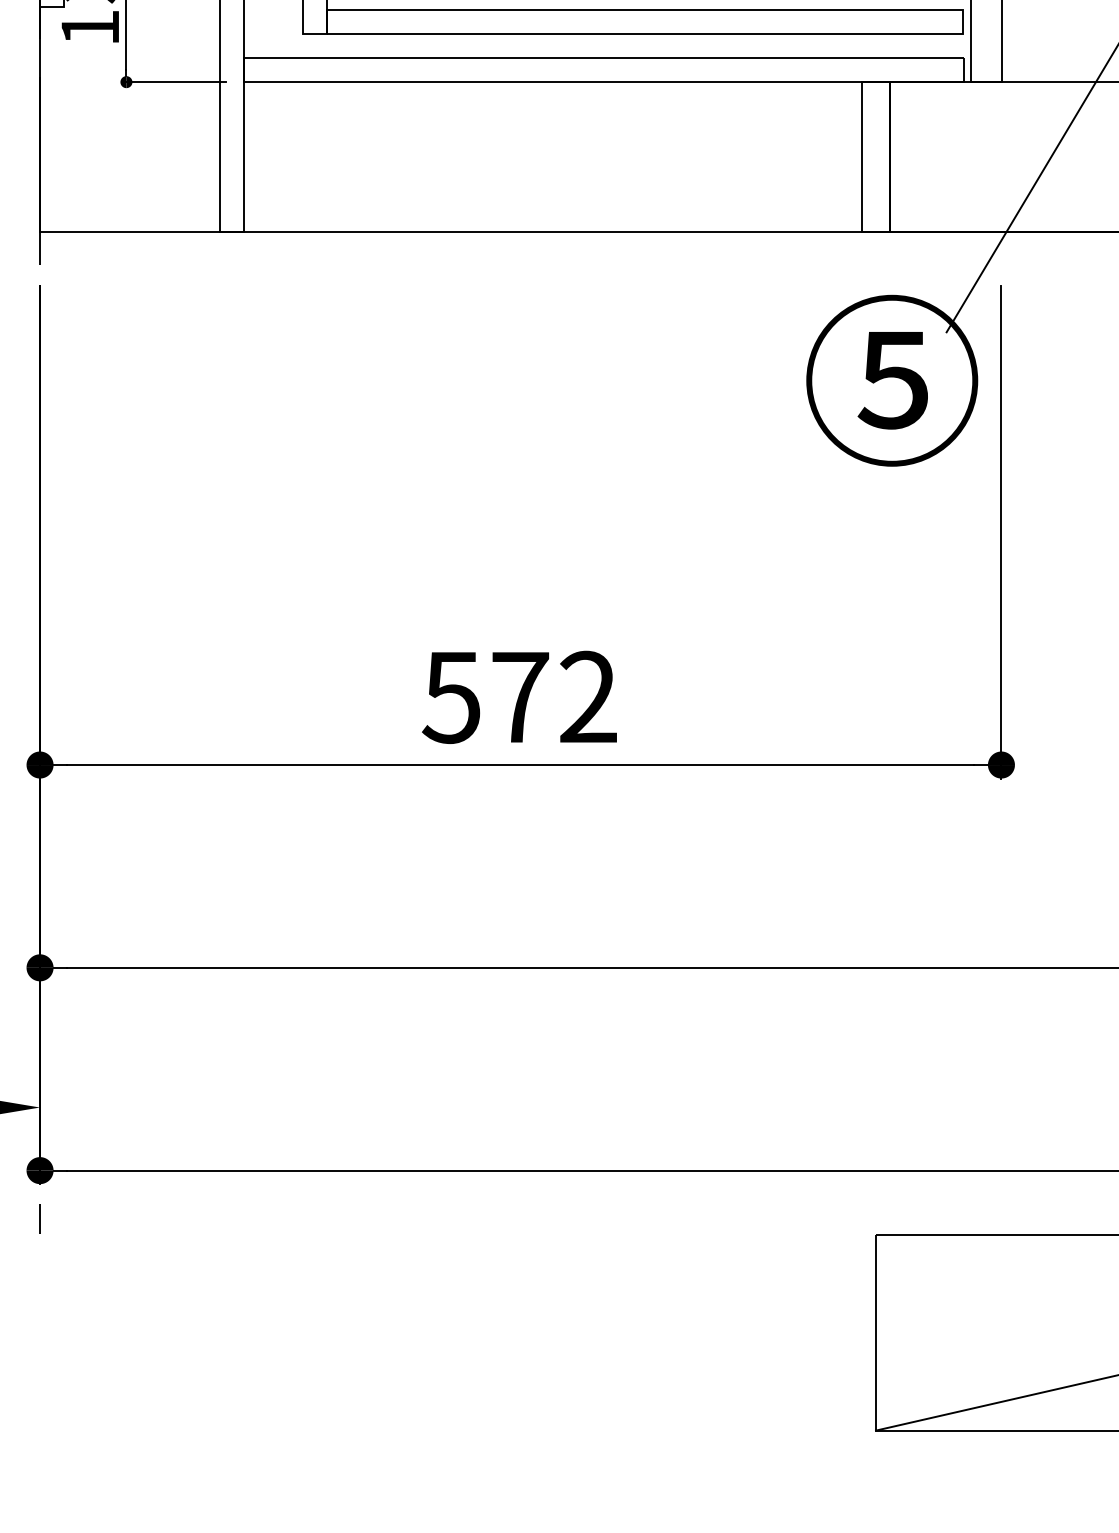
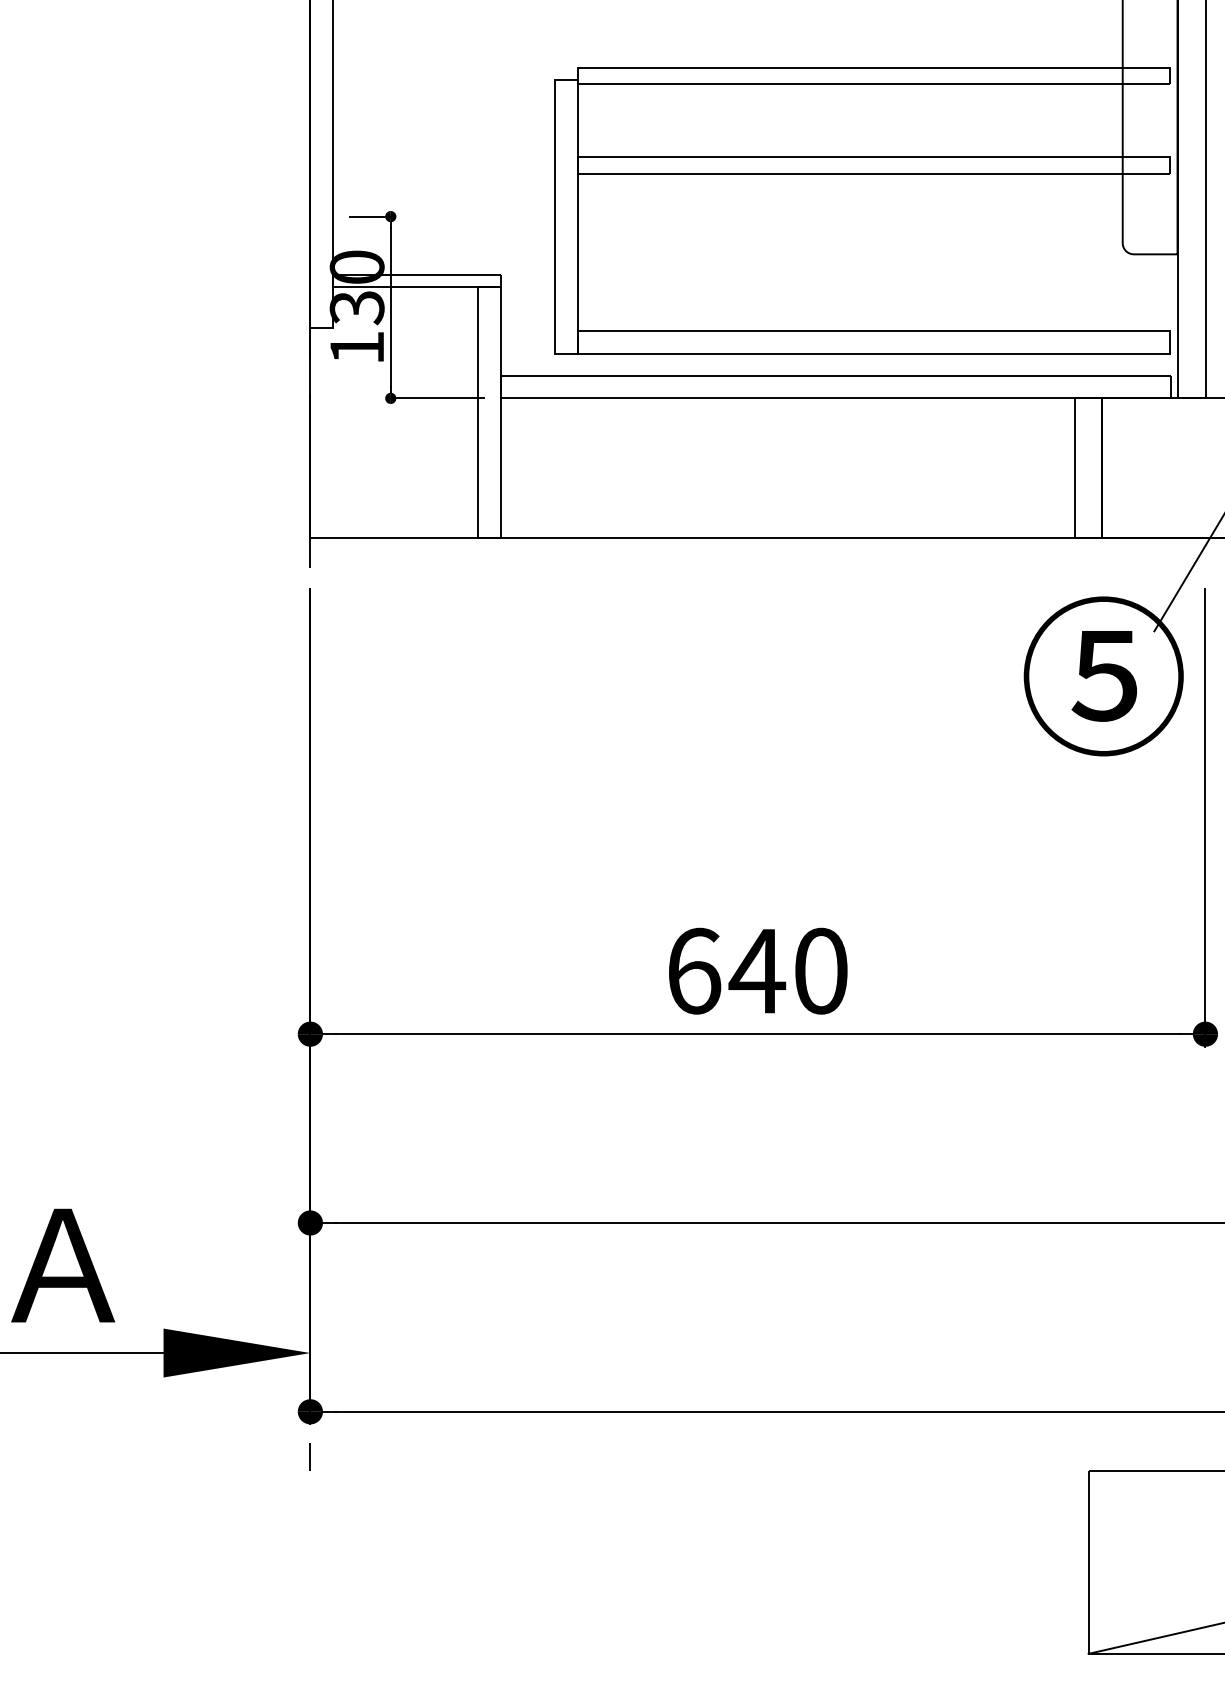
text: (519, 696) -> (756, 970), 572 -> 640

